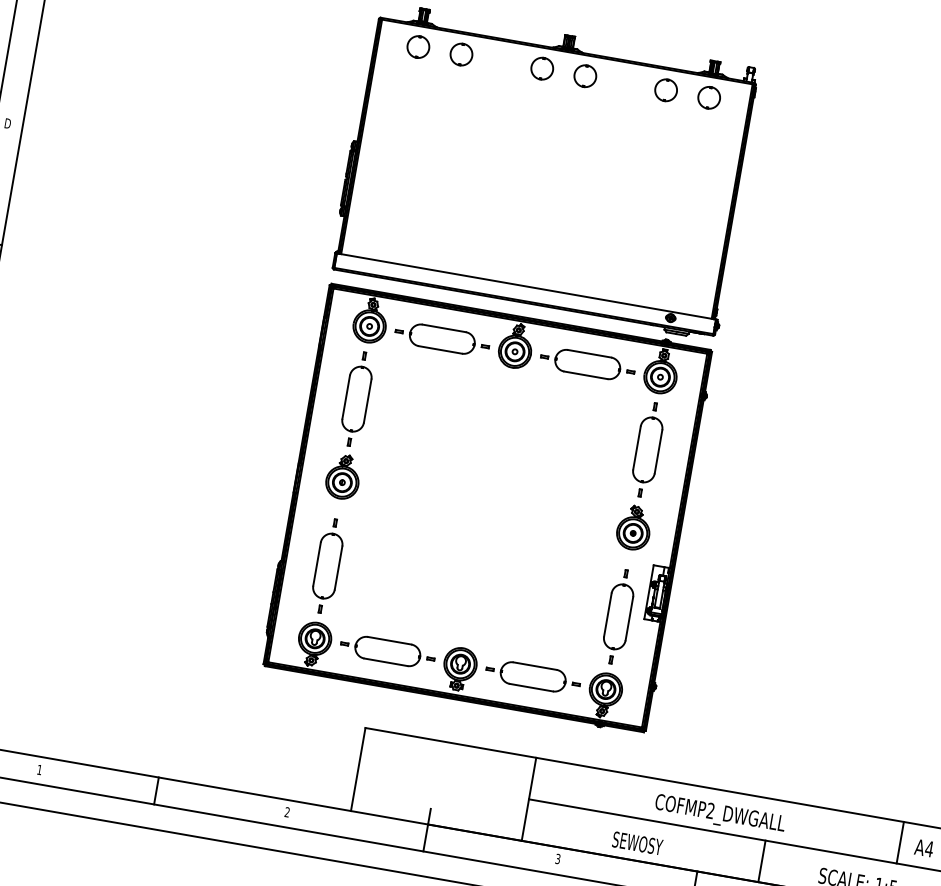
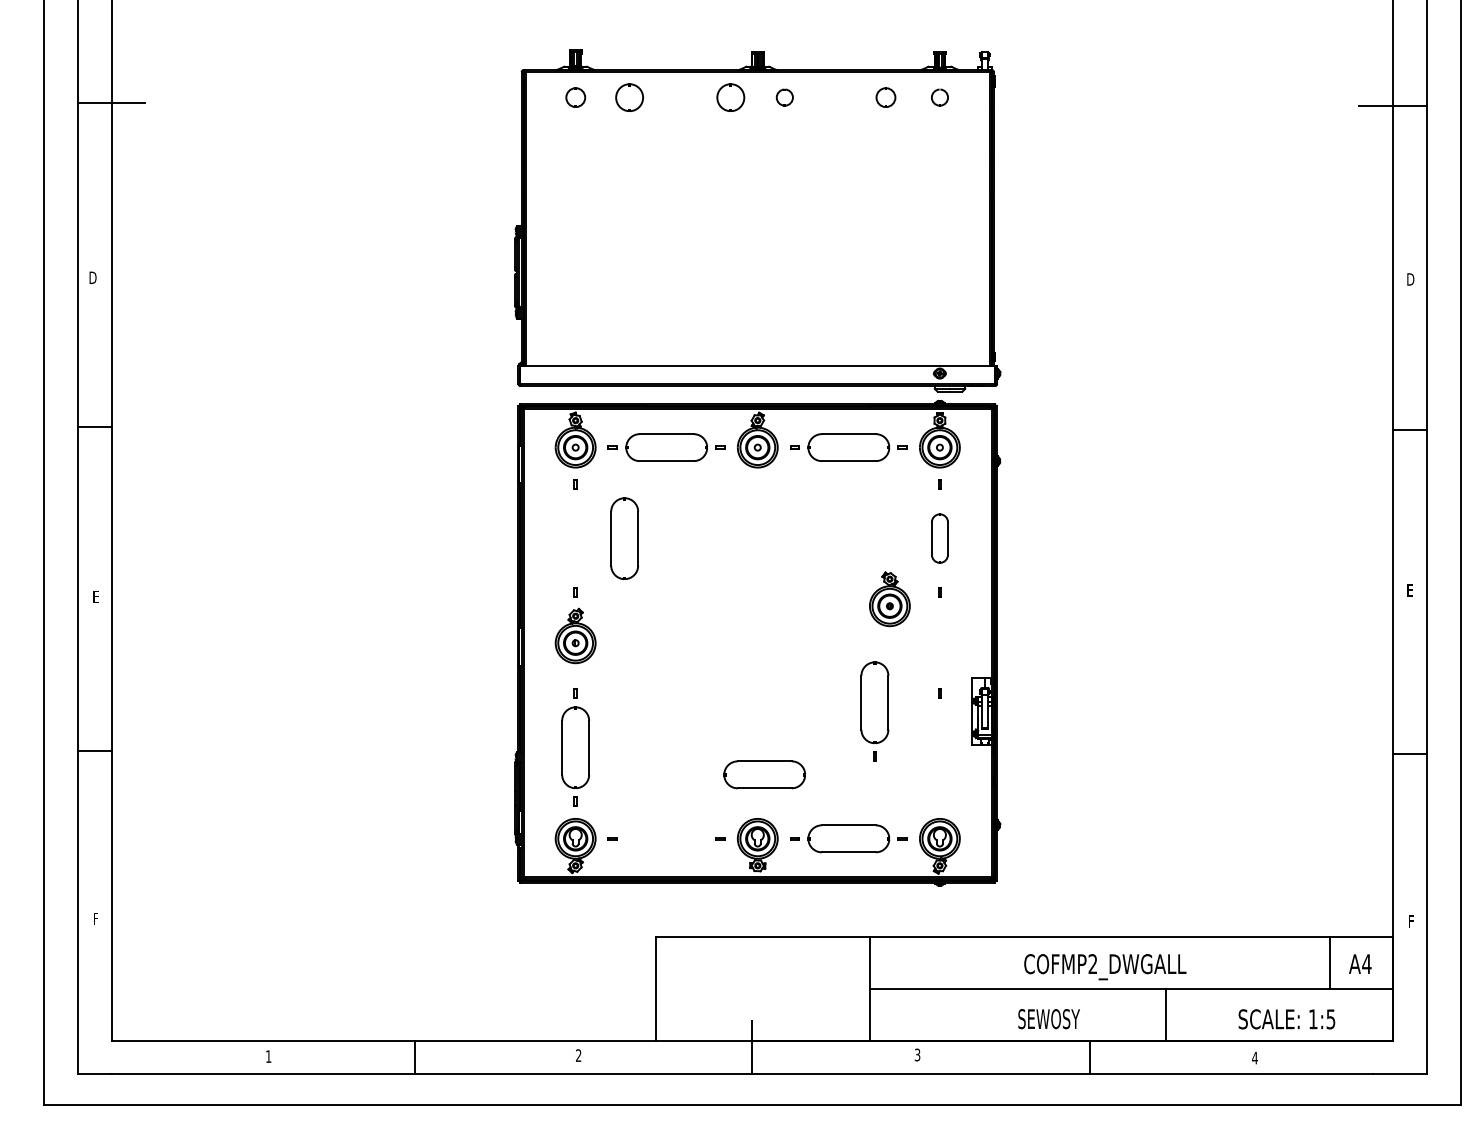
part: (418, 46) -> (575, 97), size x0.7
part: (585, 76) -> (784, 97), size x0.6
part: (665, 90) -> (885, 97), size x0.7
part: (708, 97) -> (939, 97), size x0.6
part: (356, 398) -> (624, 538), moved
part: (647, 449) -> (939, 538), size x0.6
part: (633, 527) -> (889, 599), moved
part: (617, 623) -> (874, 711), moved
part: (387, 651) -> (764, 774), moved
text: (637, 843) -> (1048, 1019), moved

